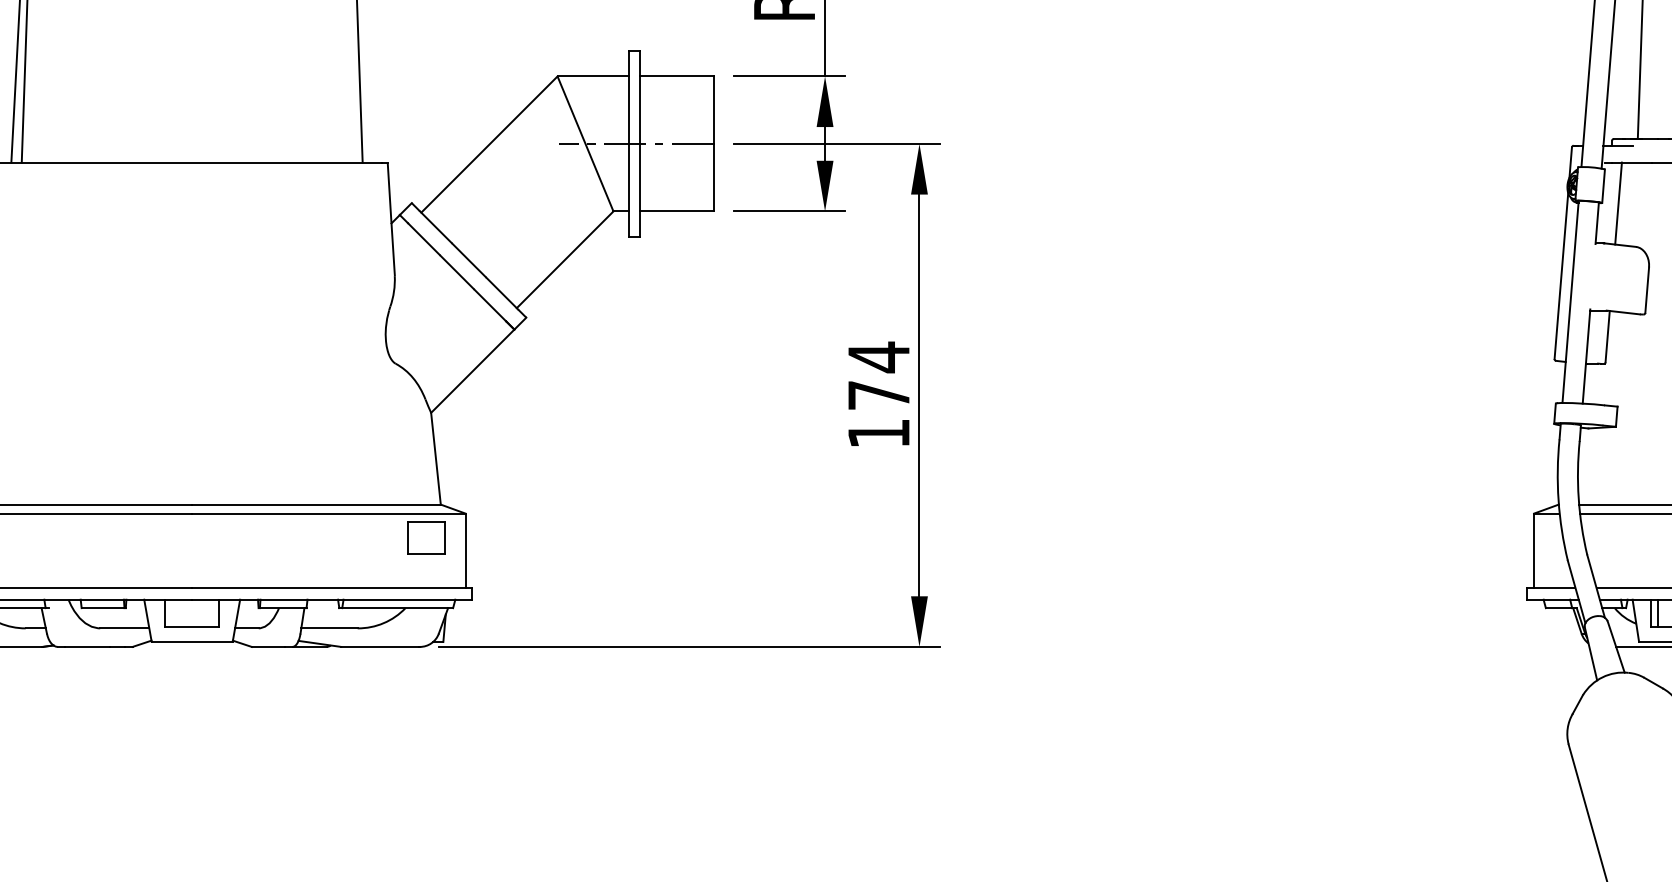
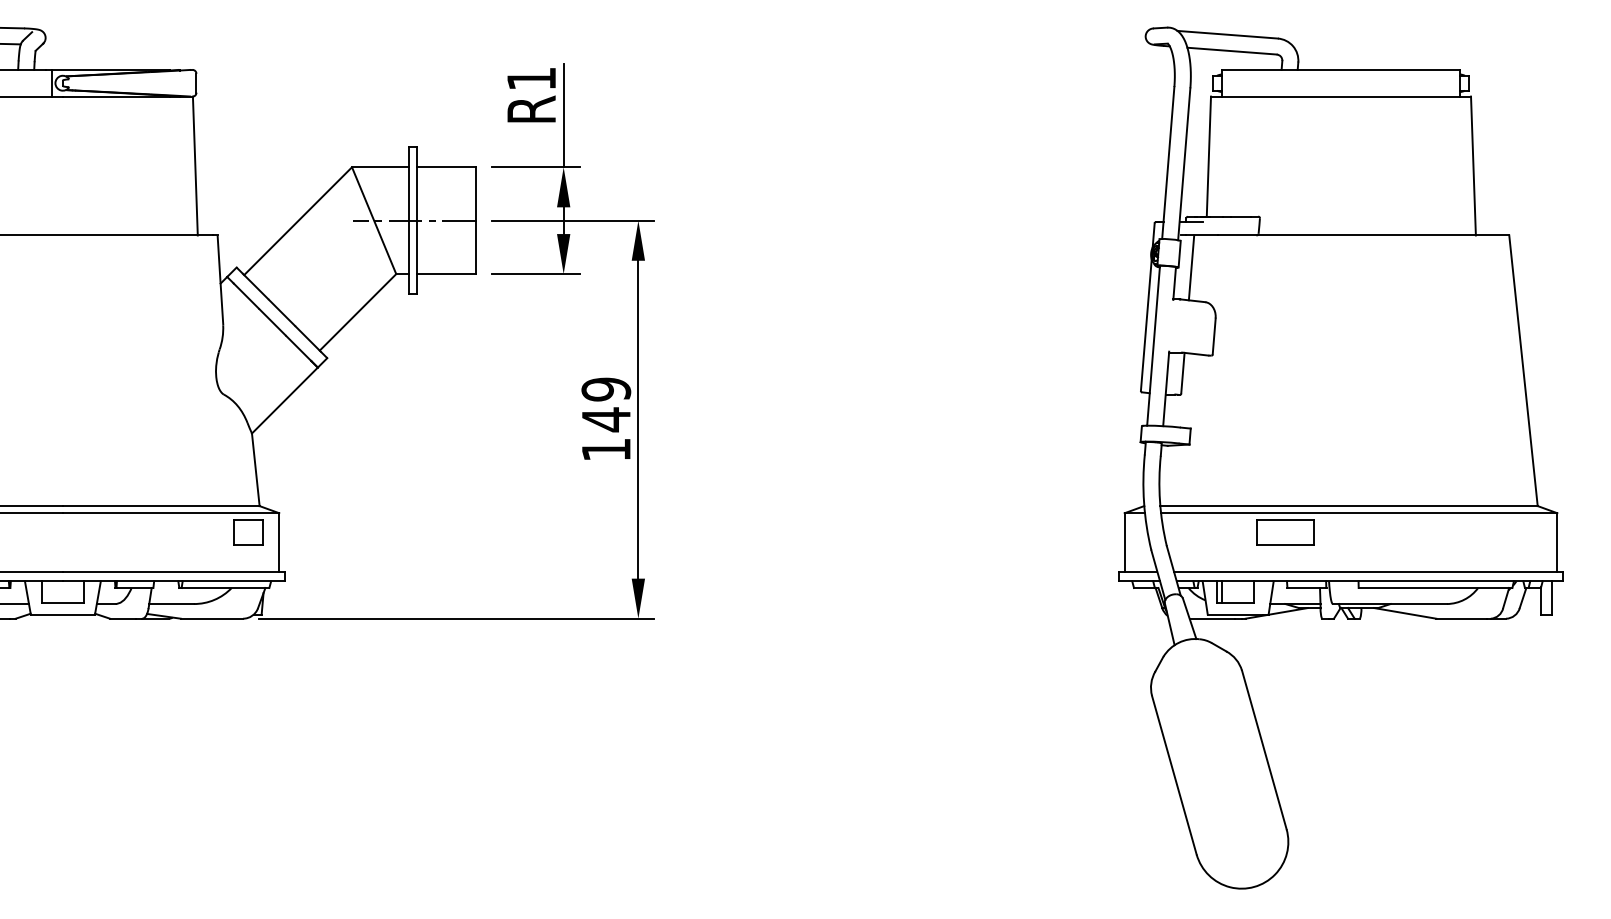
text: (879, 376) -> (606, 404), 174 -> 149

